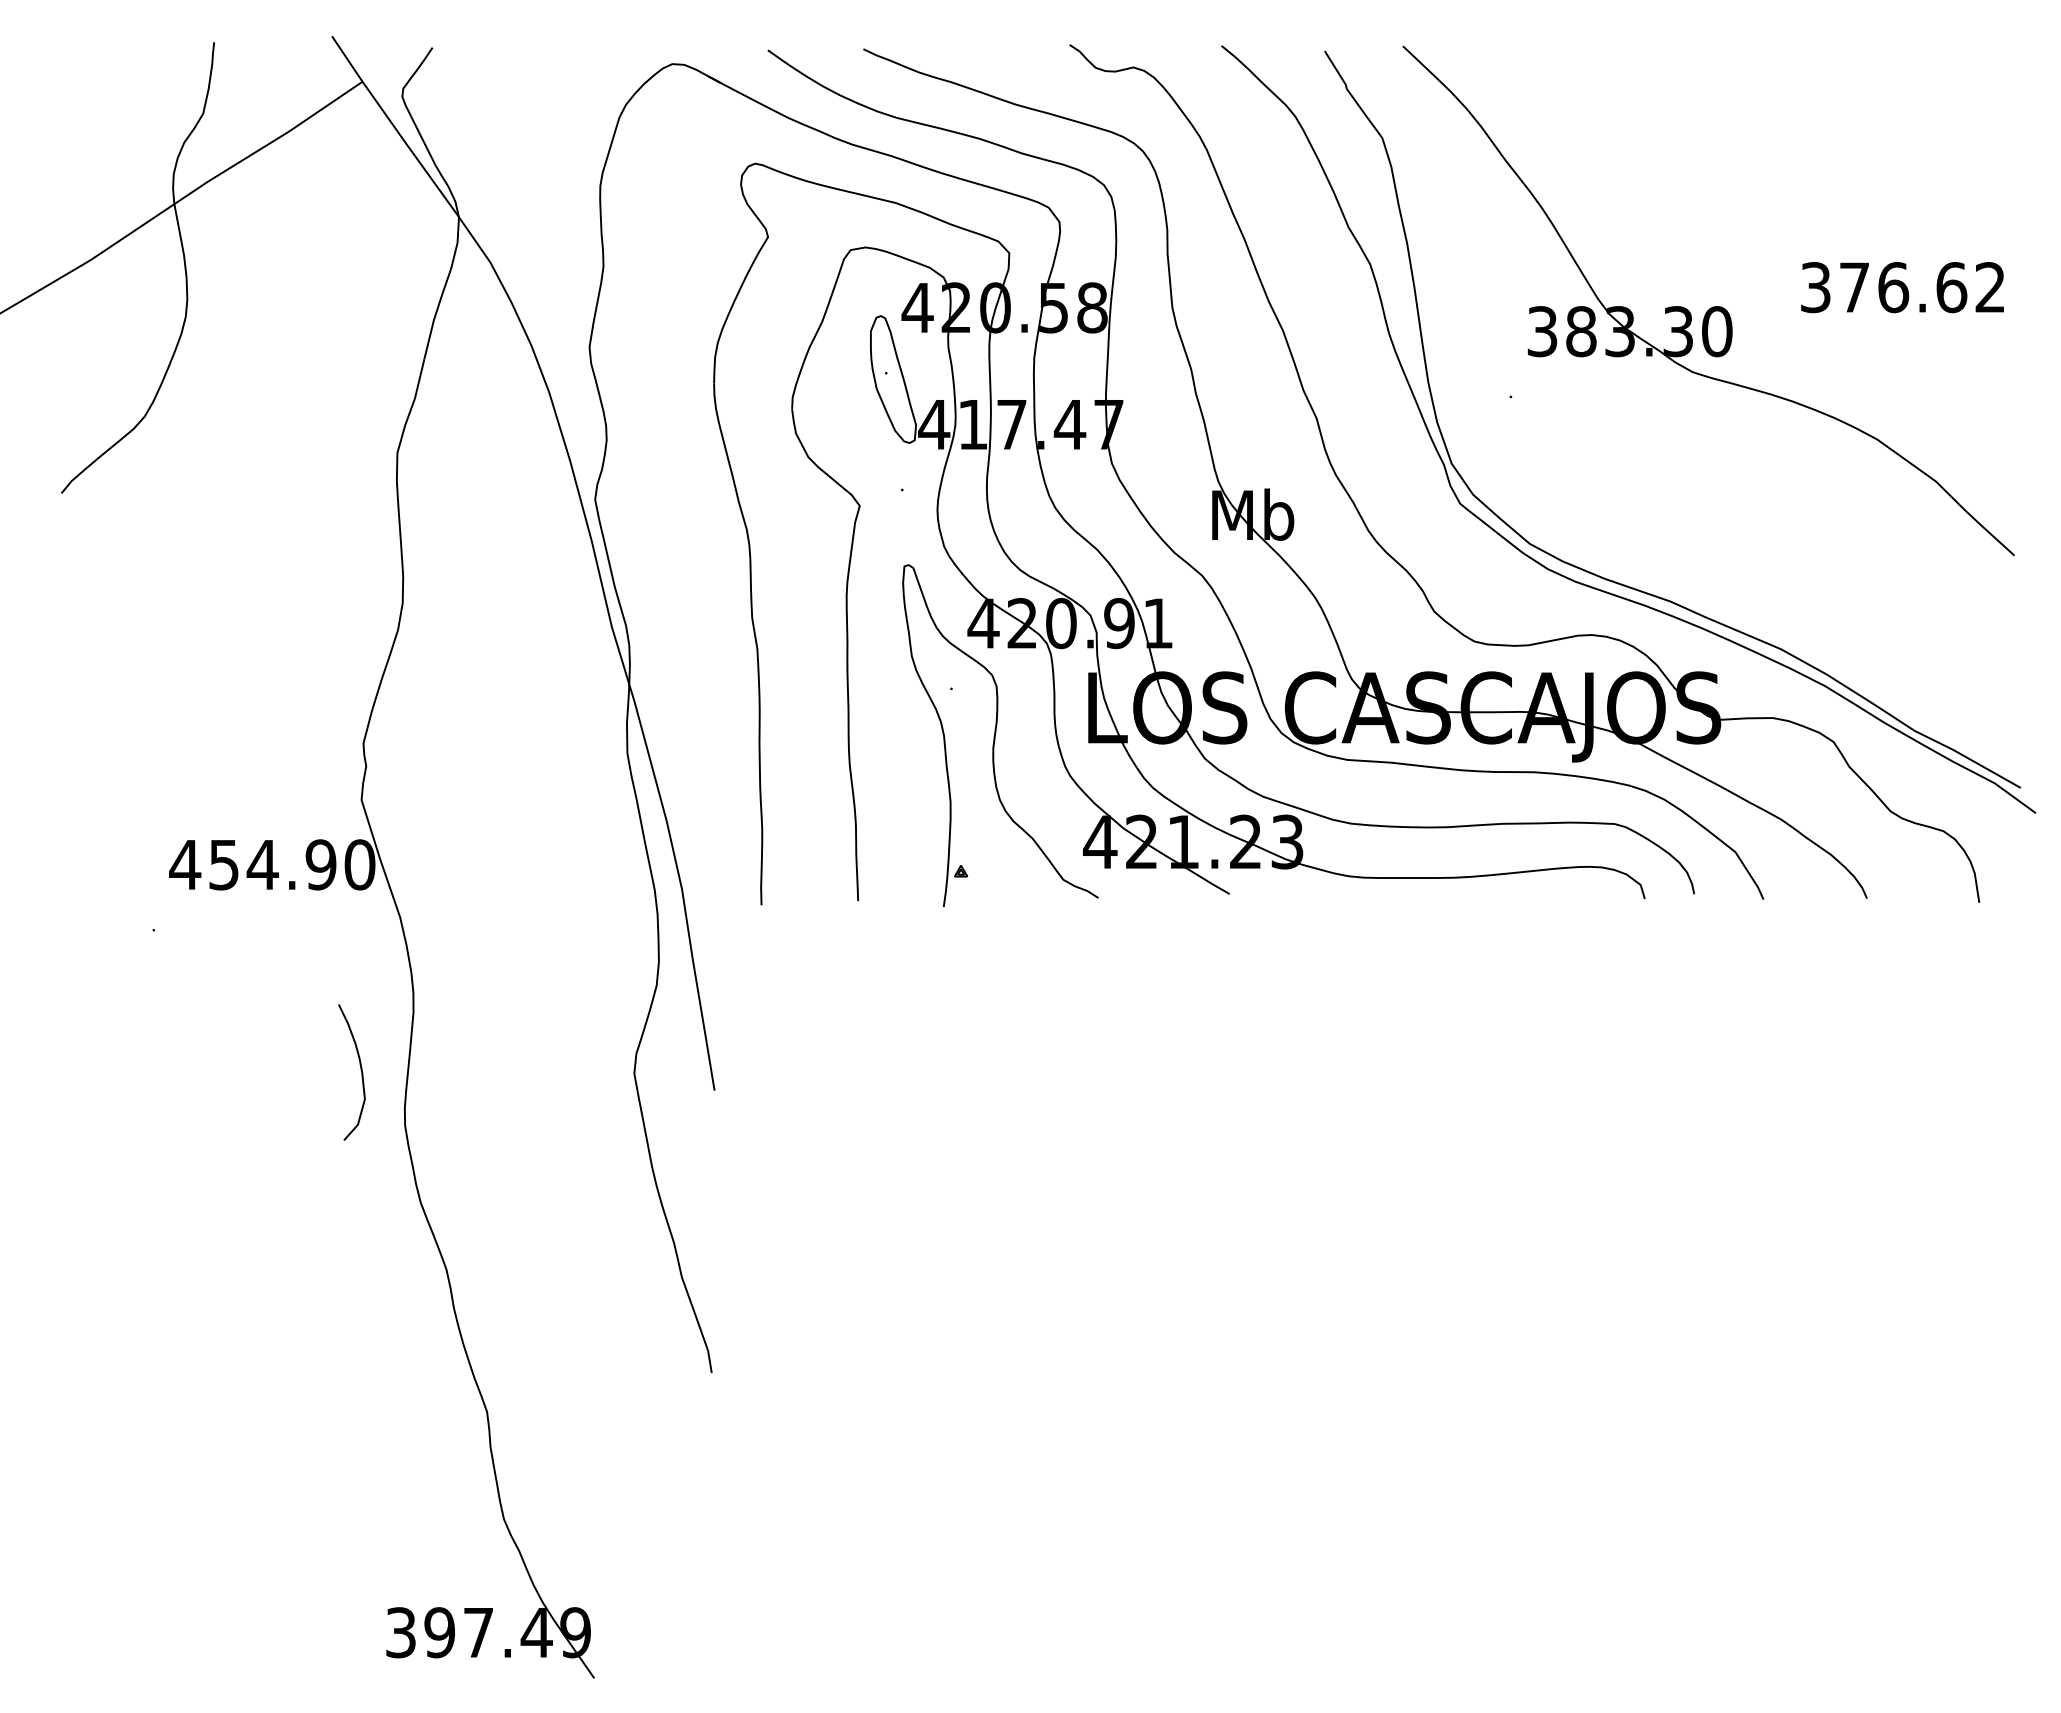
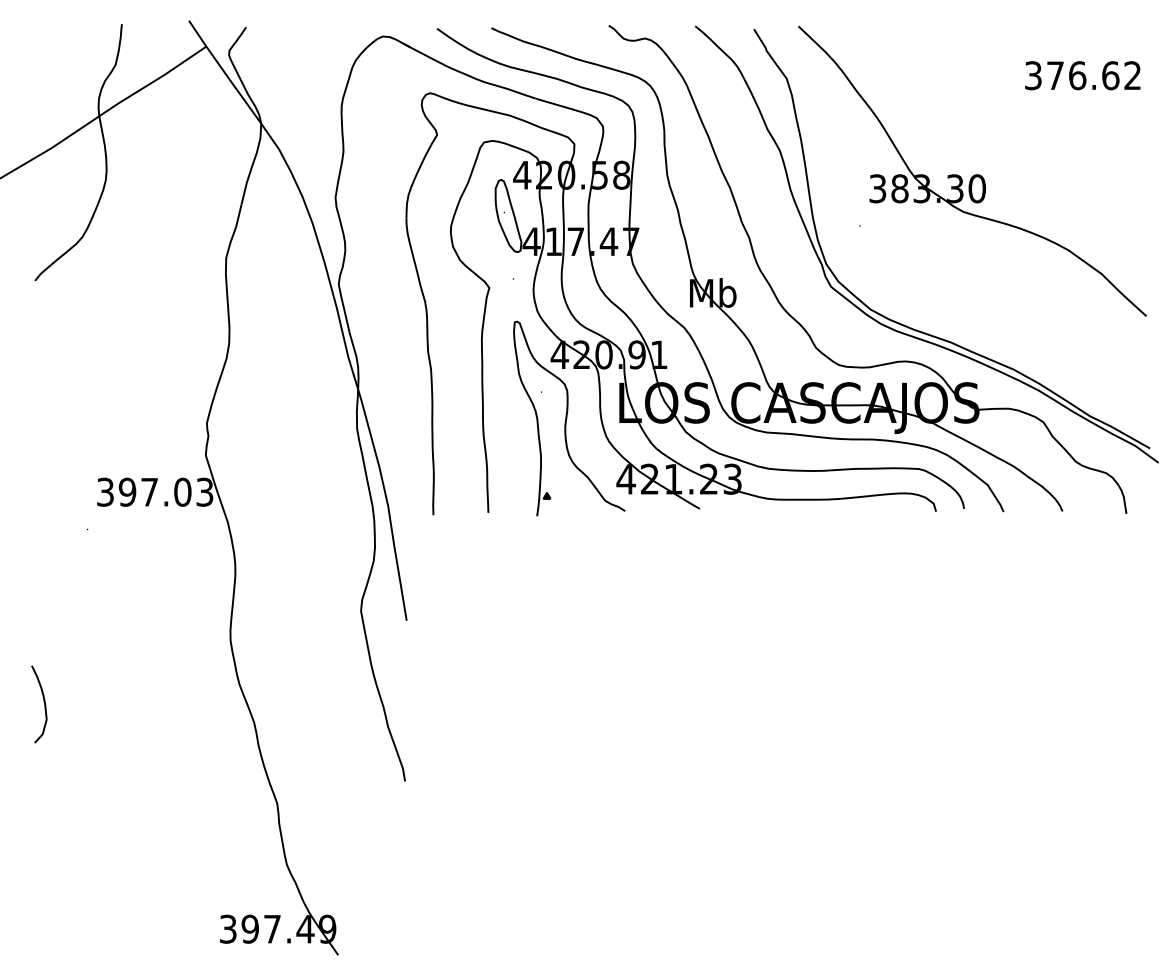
text: (1902, 287) -> (1082, 75), moved
text: (271, 863) -> (154, 491), 454.90 -> 397.03
curve: (359, 1069) -> (43, 702), moved

